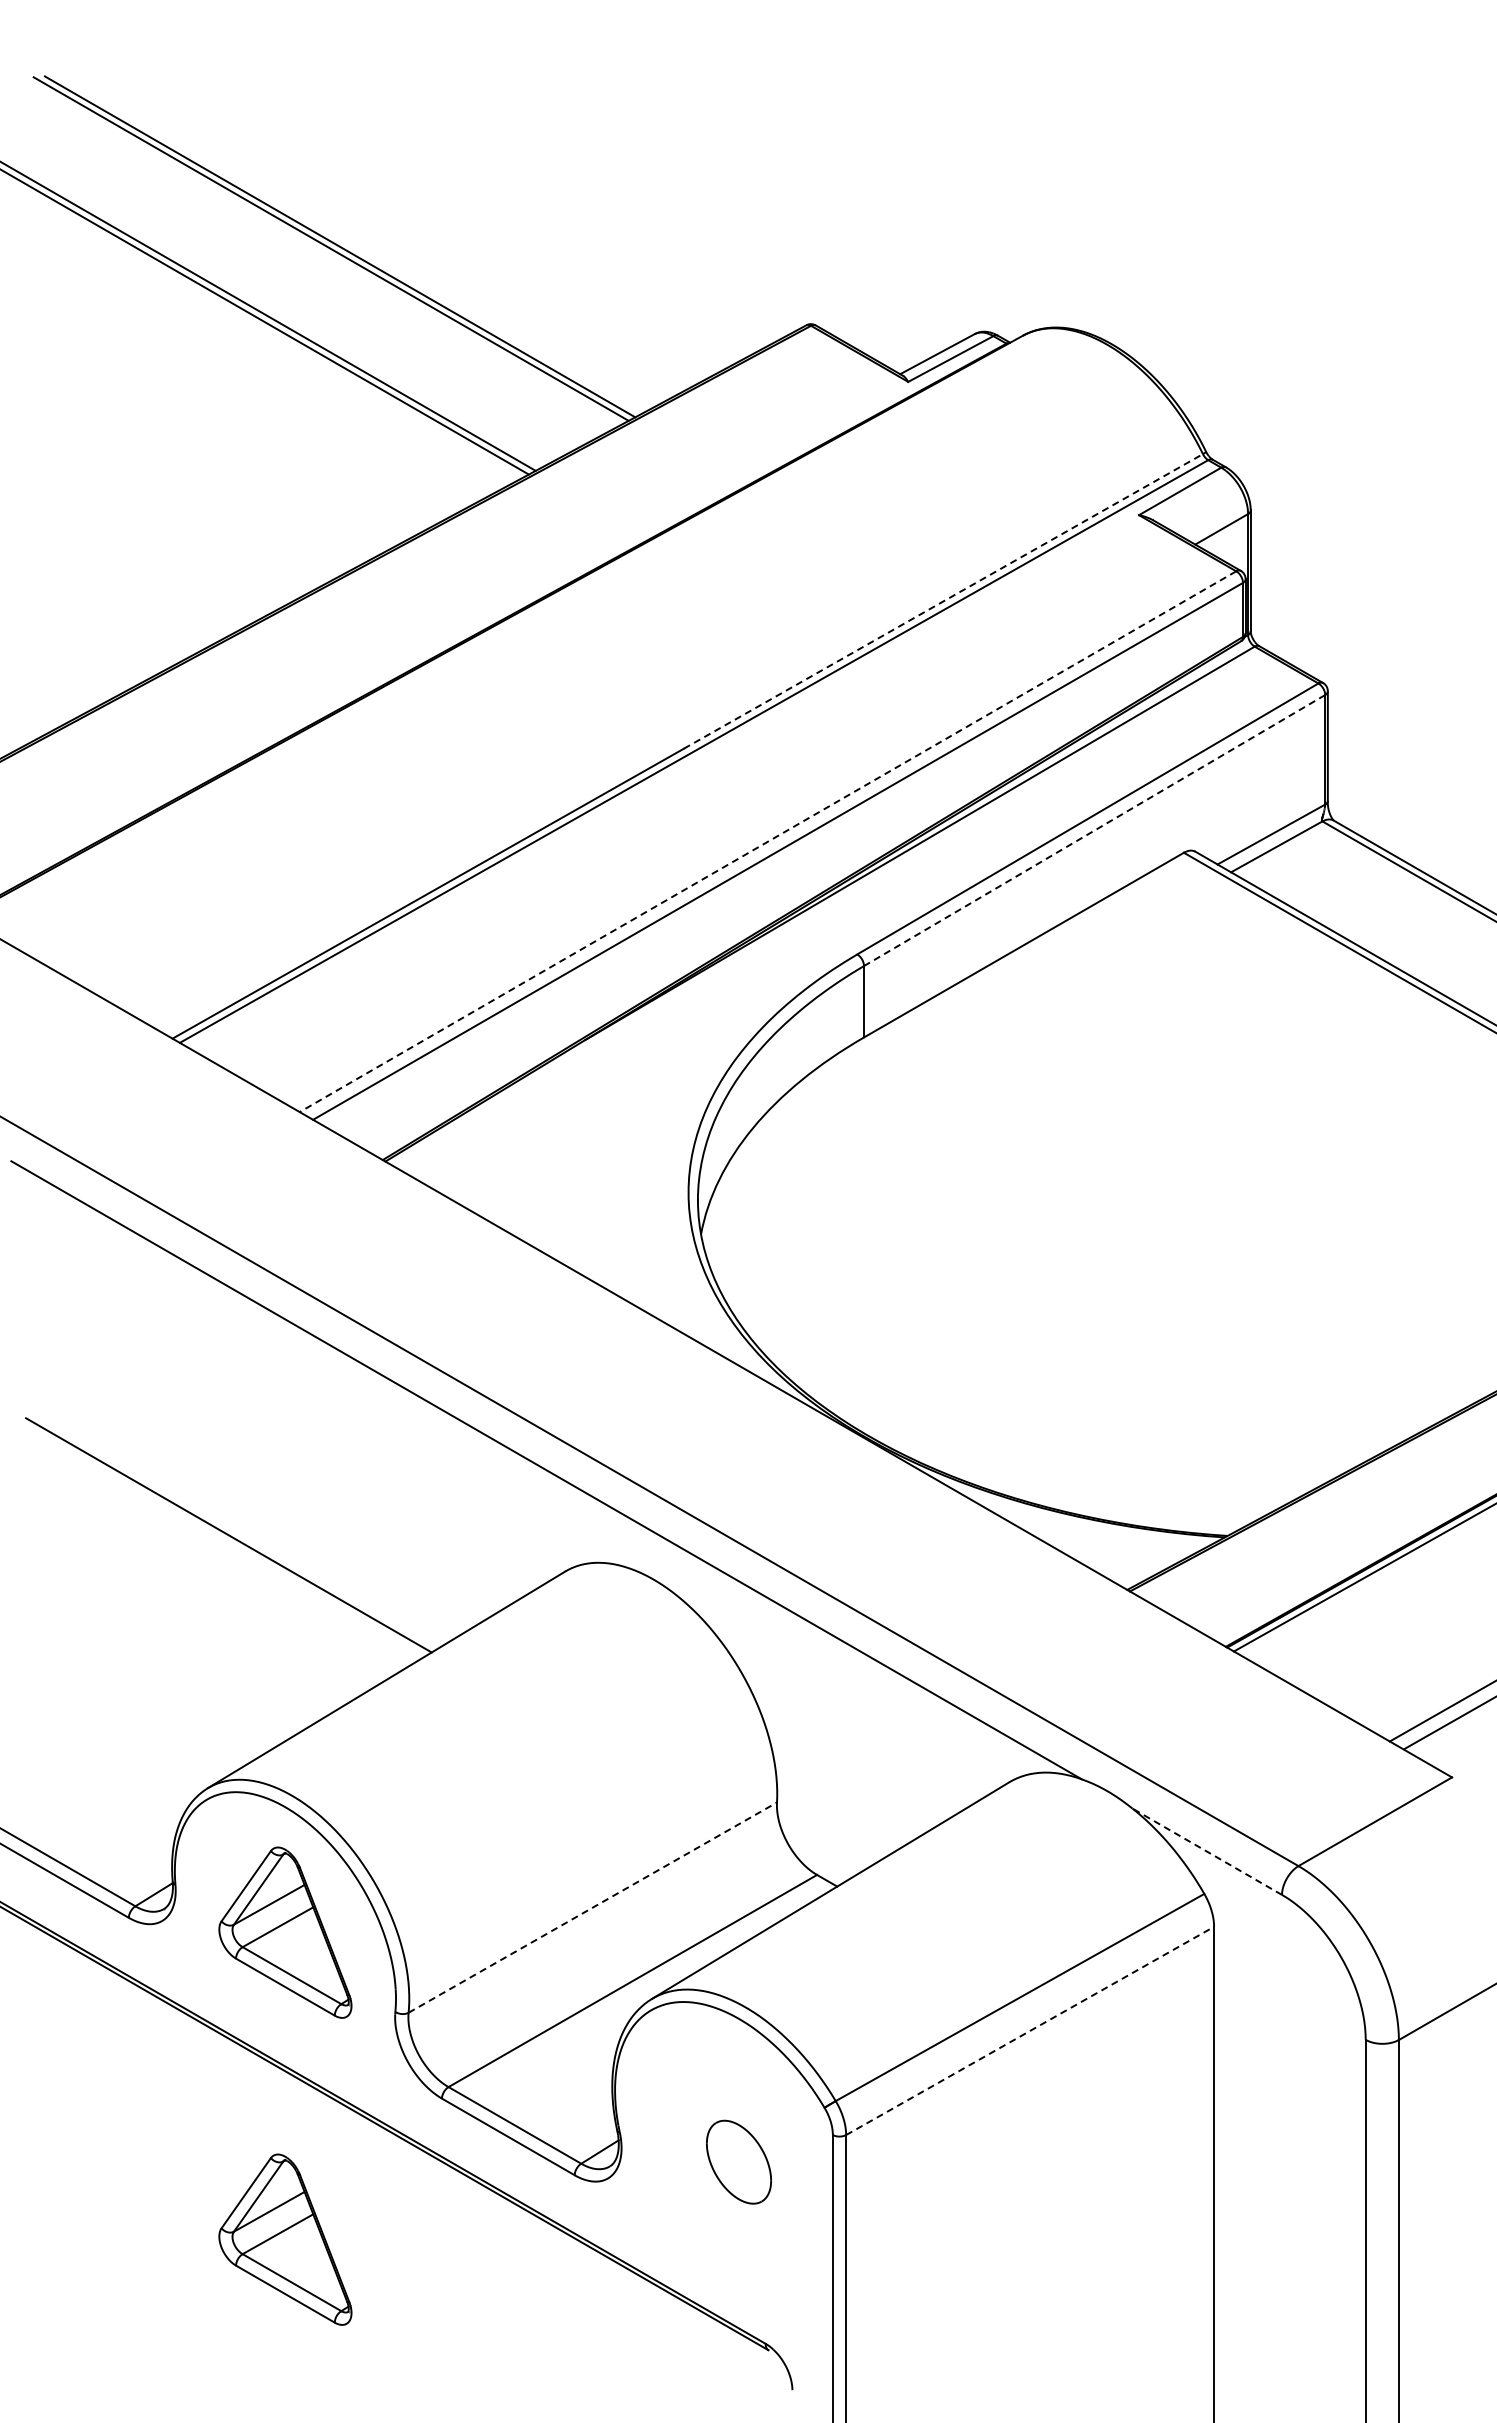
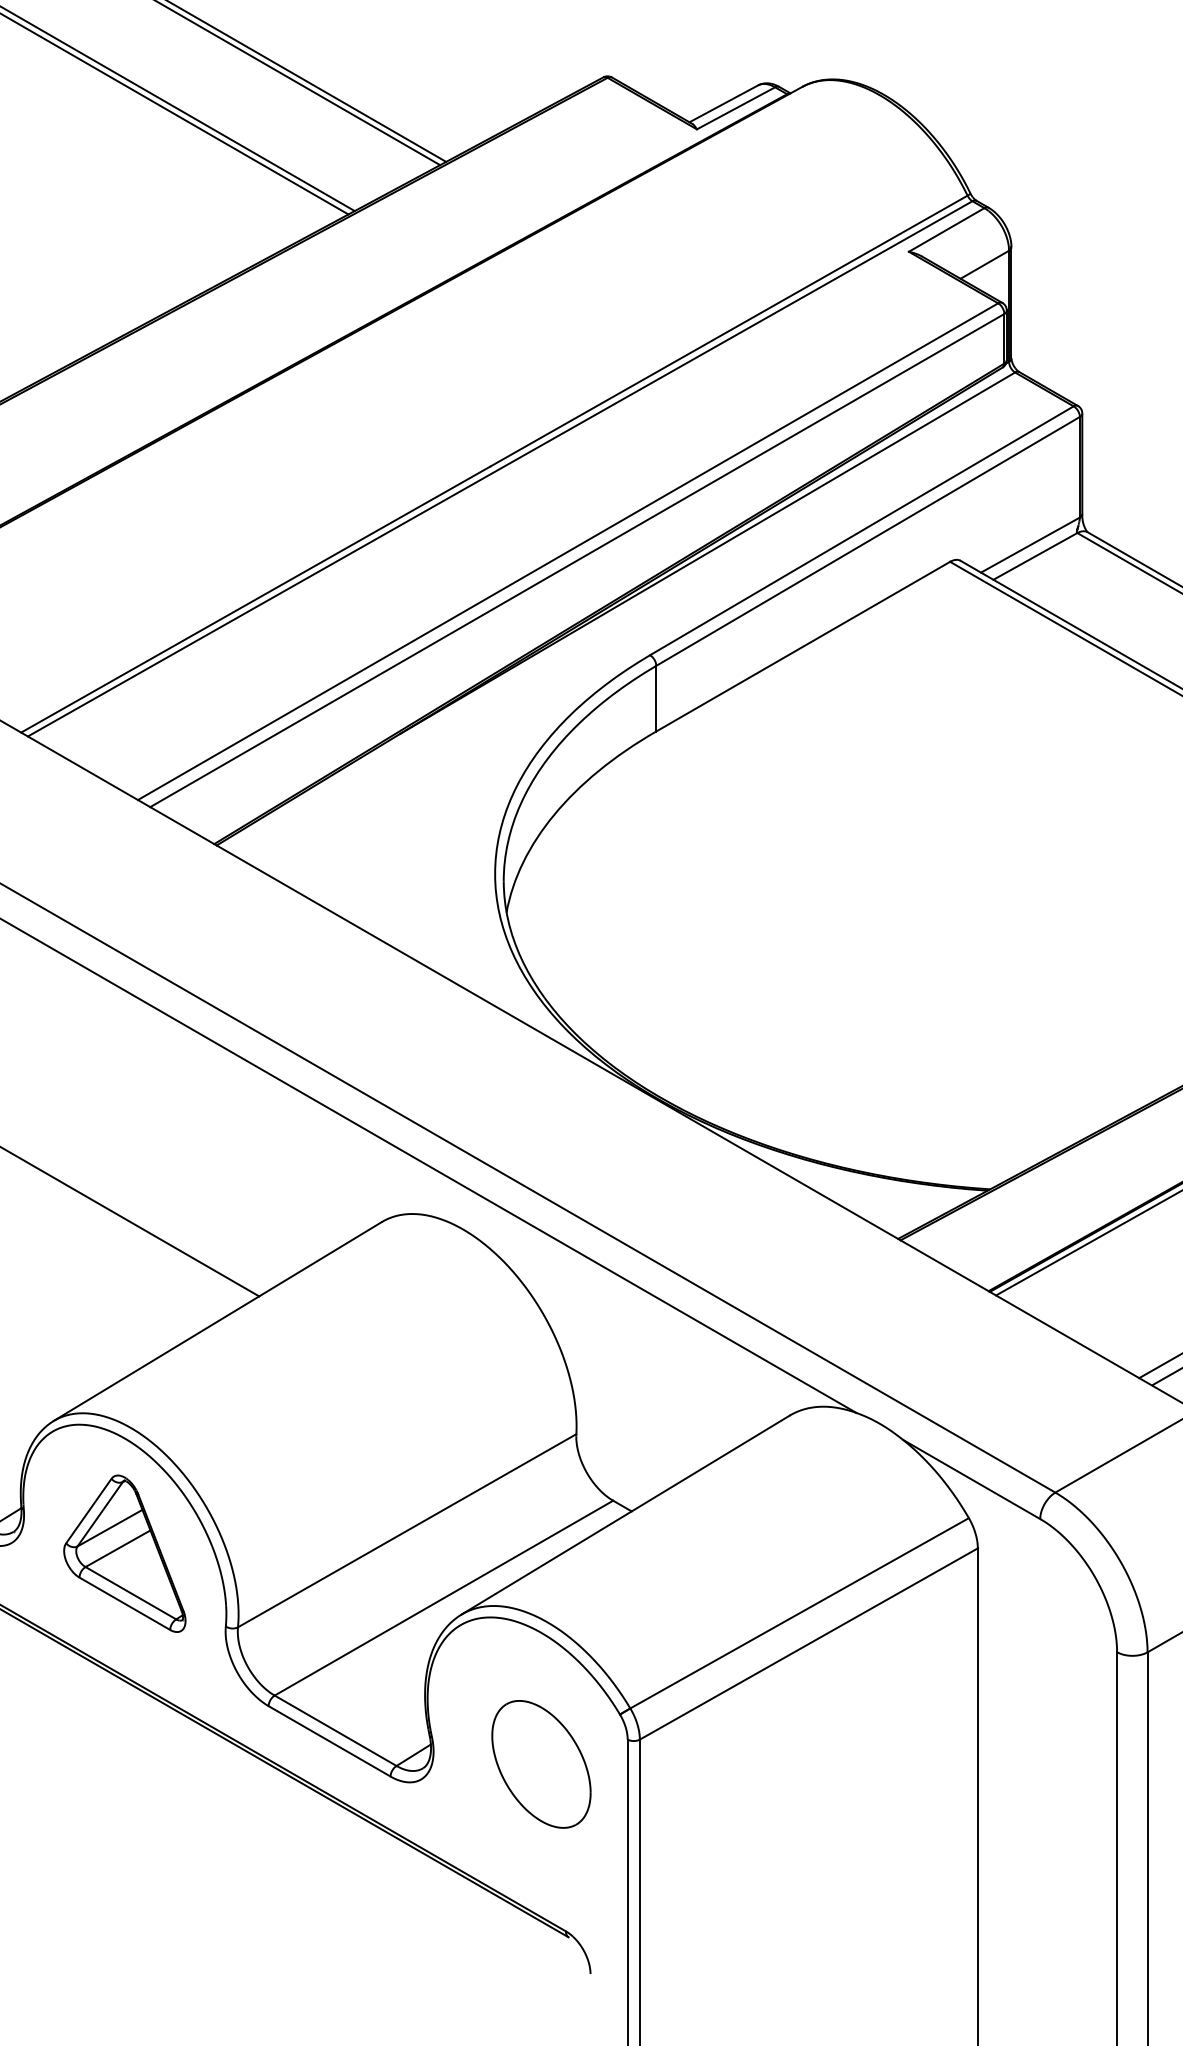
line: (943, 601) -> (729, 331), dashed -> solid
line: (1094, 830) -> (867, 541), dashed -> solid
line: (767, 841) -> (567, 551), dashed -> solid
line: (1206, 1851) -> (970, 1479), dashed -> solid
line: (593, 1907) -> (407, 1530), dashed -> solid
line: (1030, 2030) -> (809, 1643), dashed -> solid
part: (738, 2162) -> (541, 1764), size x1.67
part: (285, 2239) -> (124, 1835), removed

